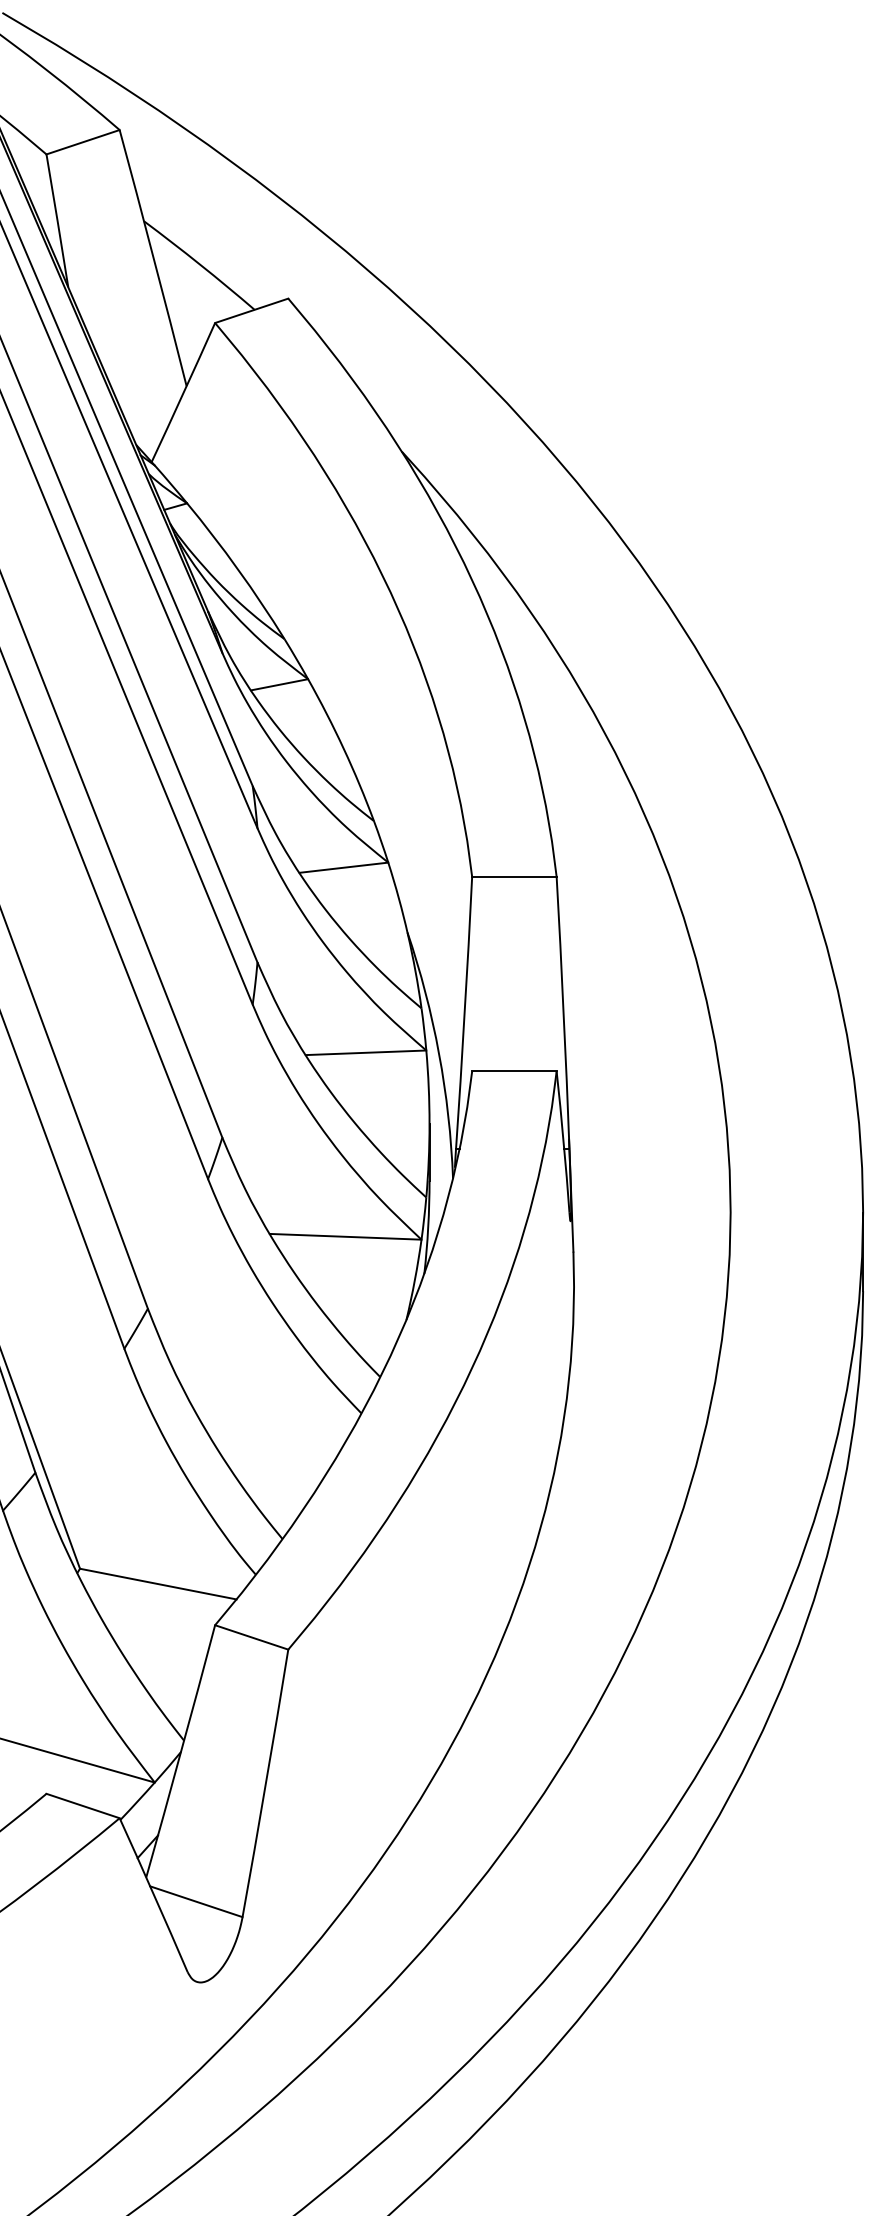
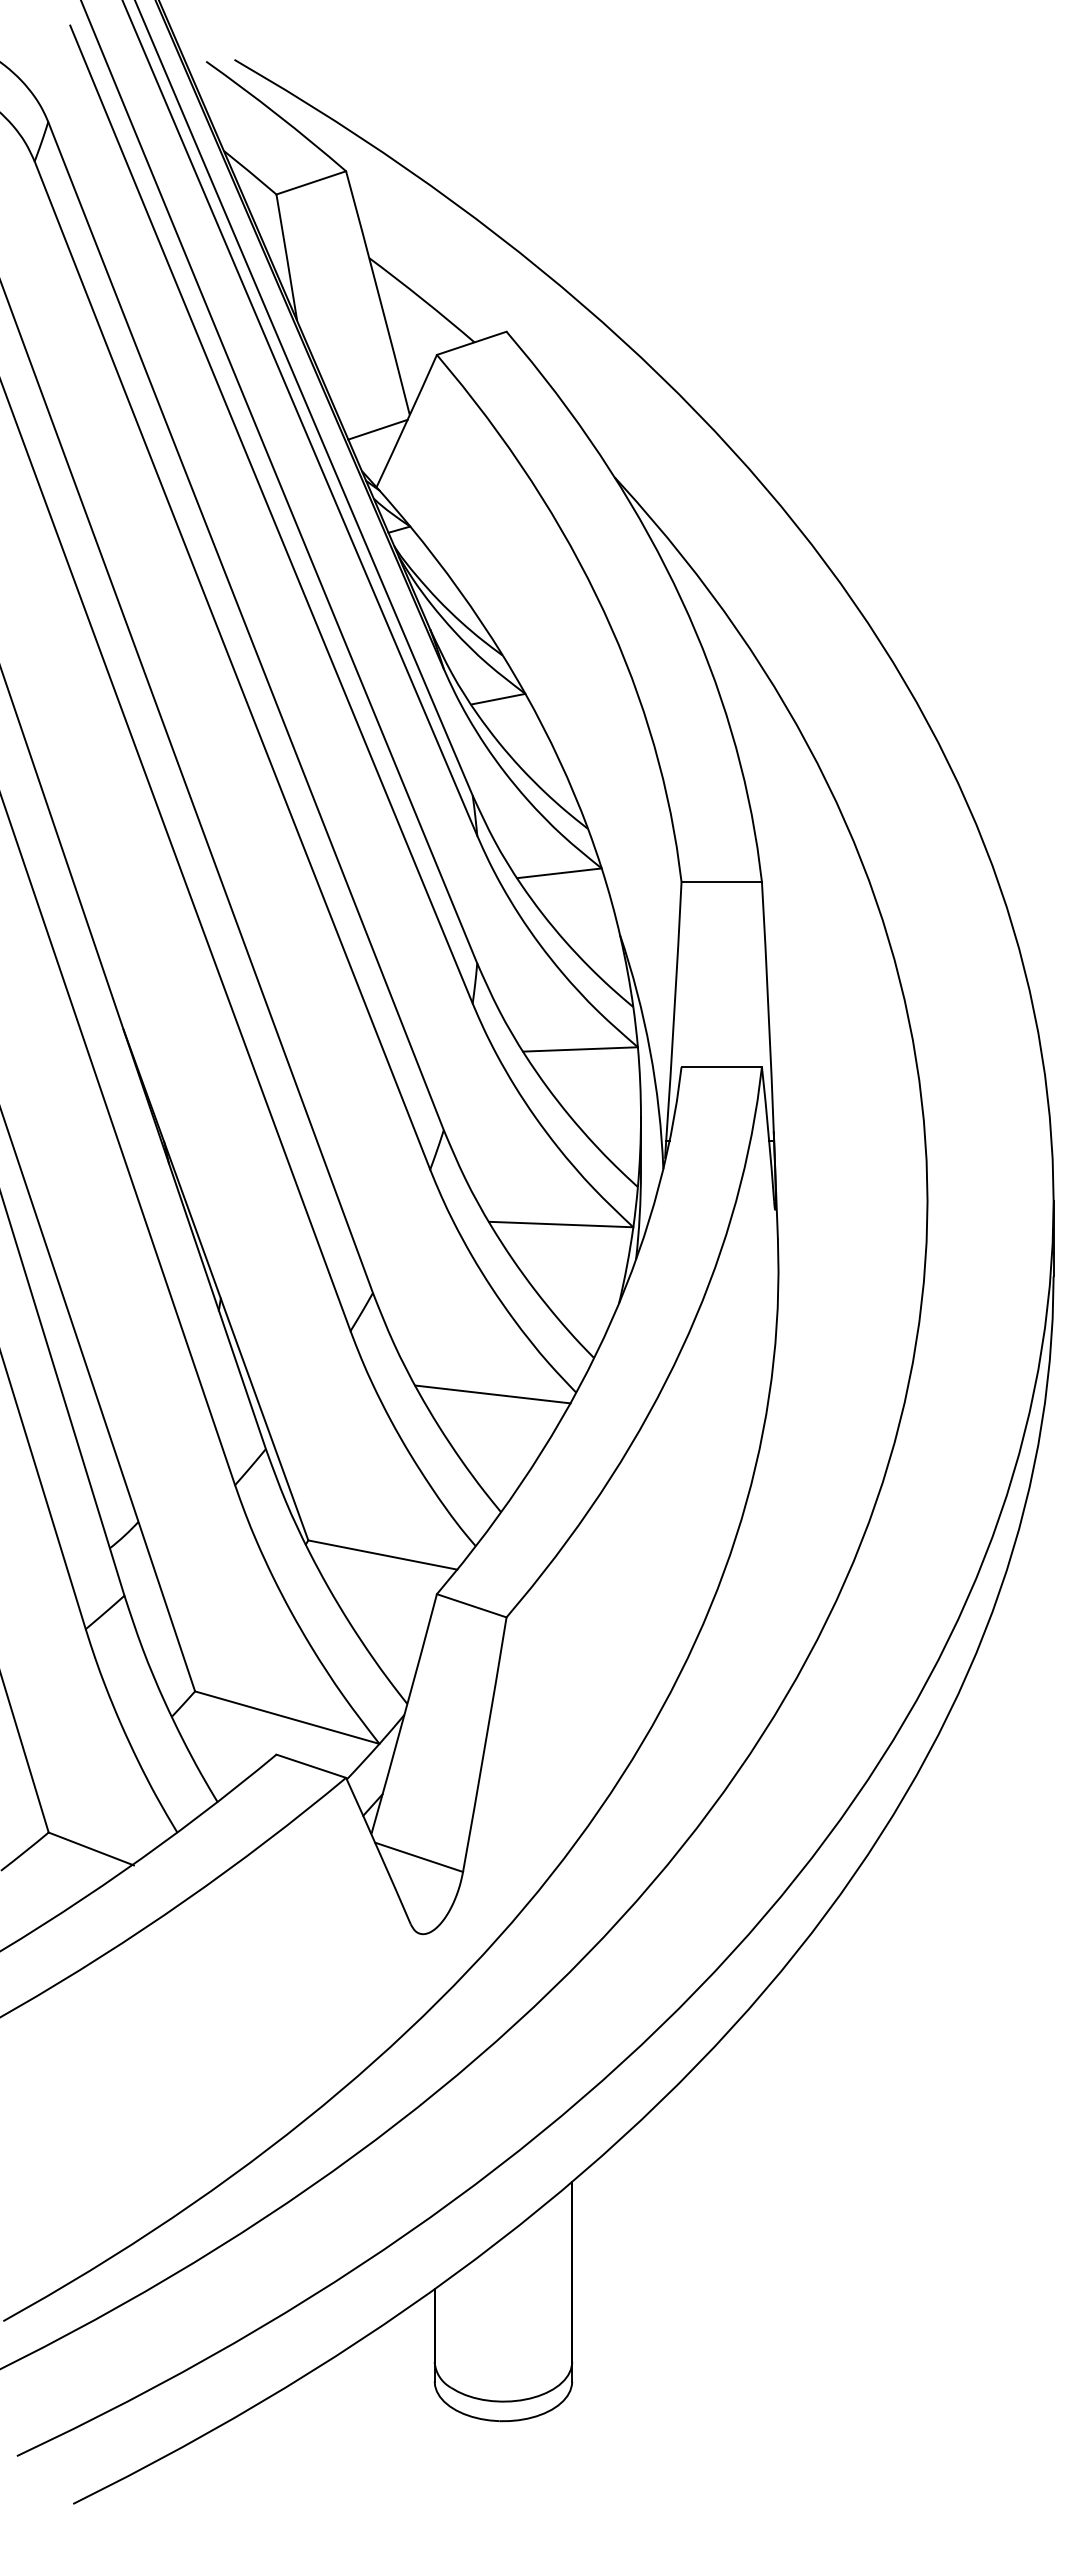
line: (152, 401) -> (377, 429), added
line: (273, 1415) -> (492, 1394), added

